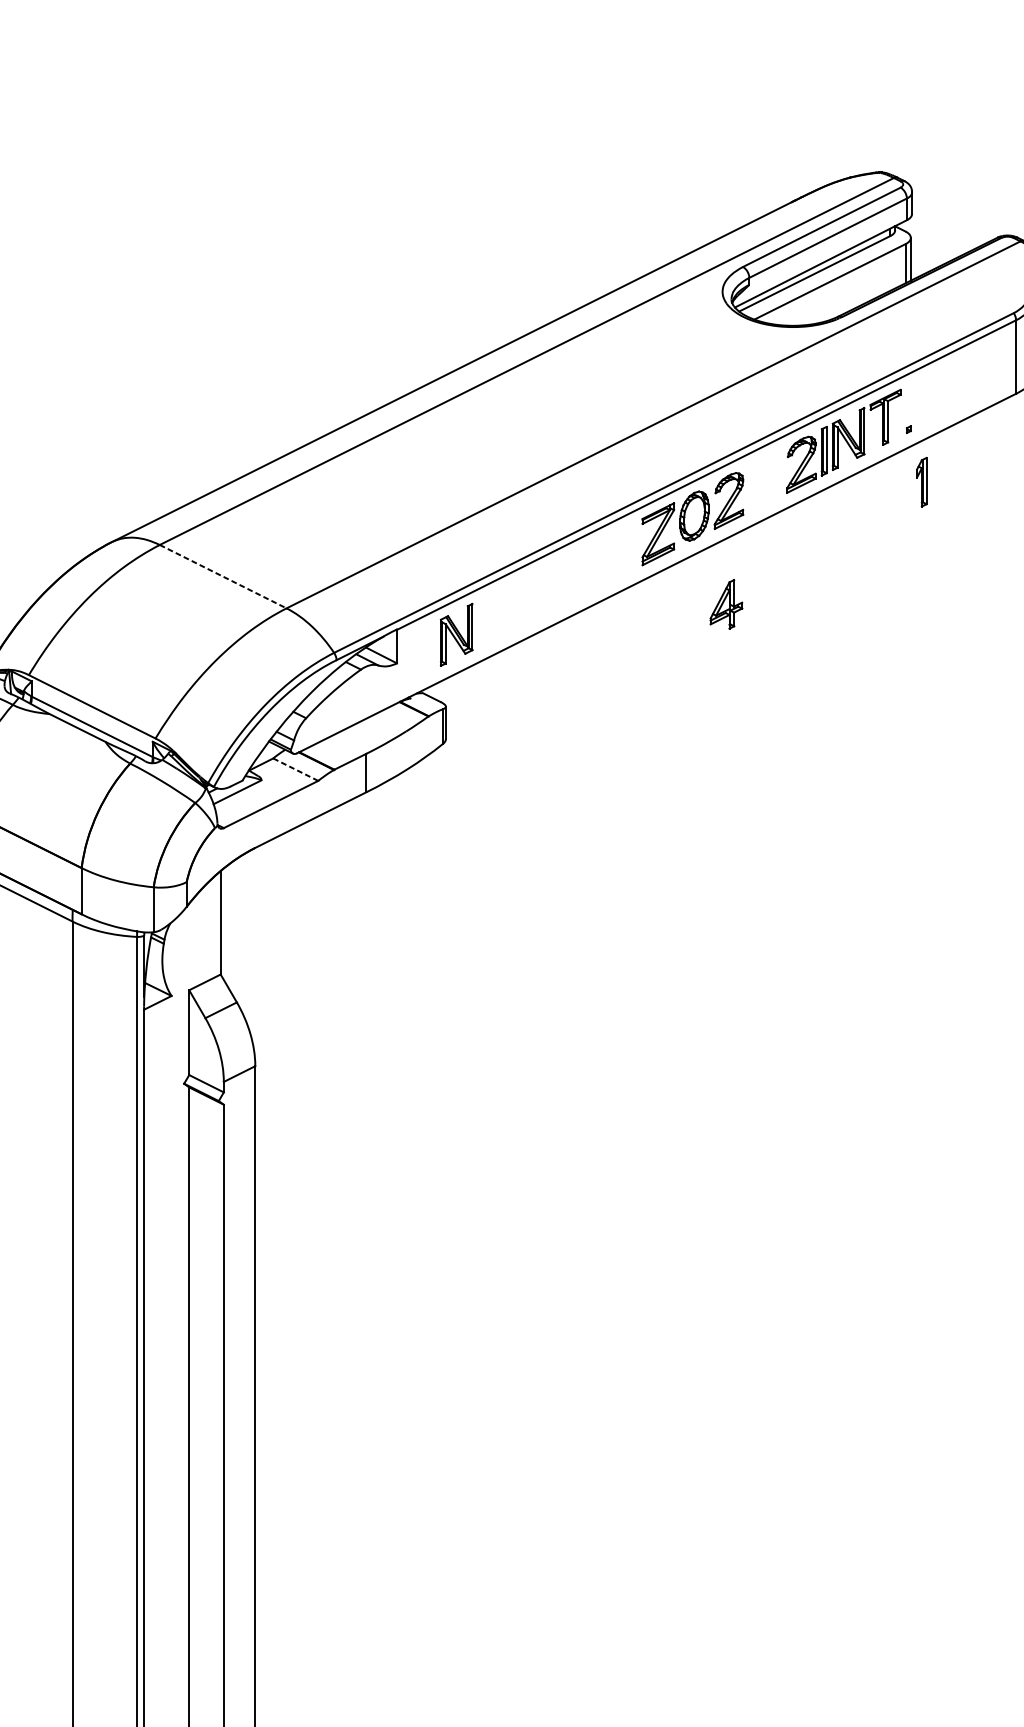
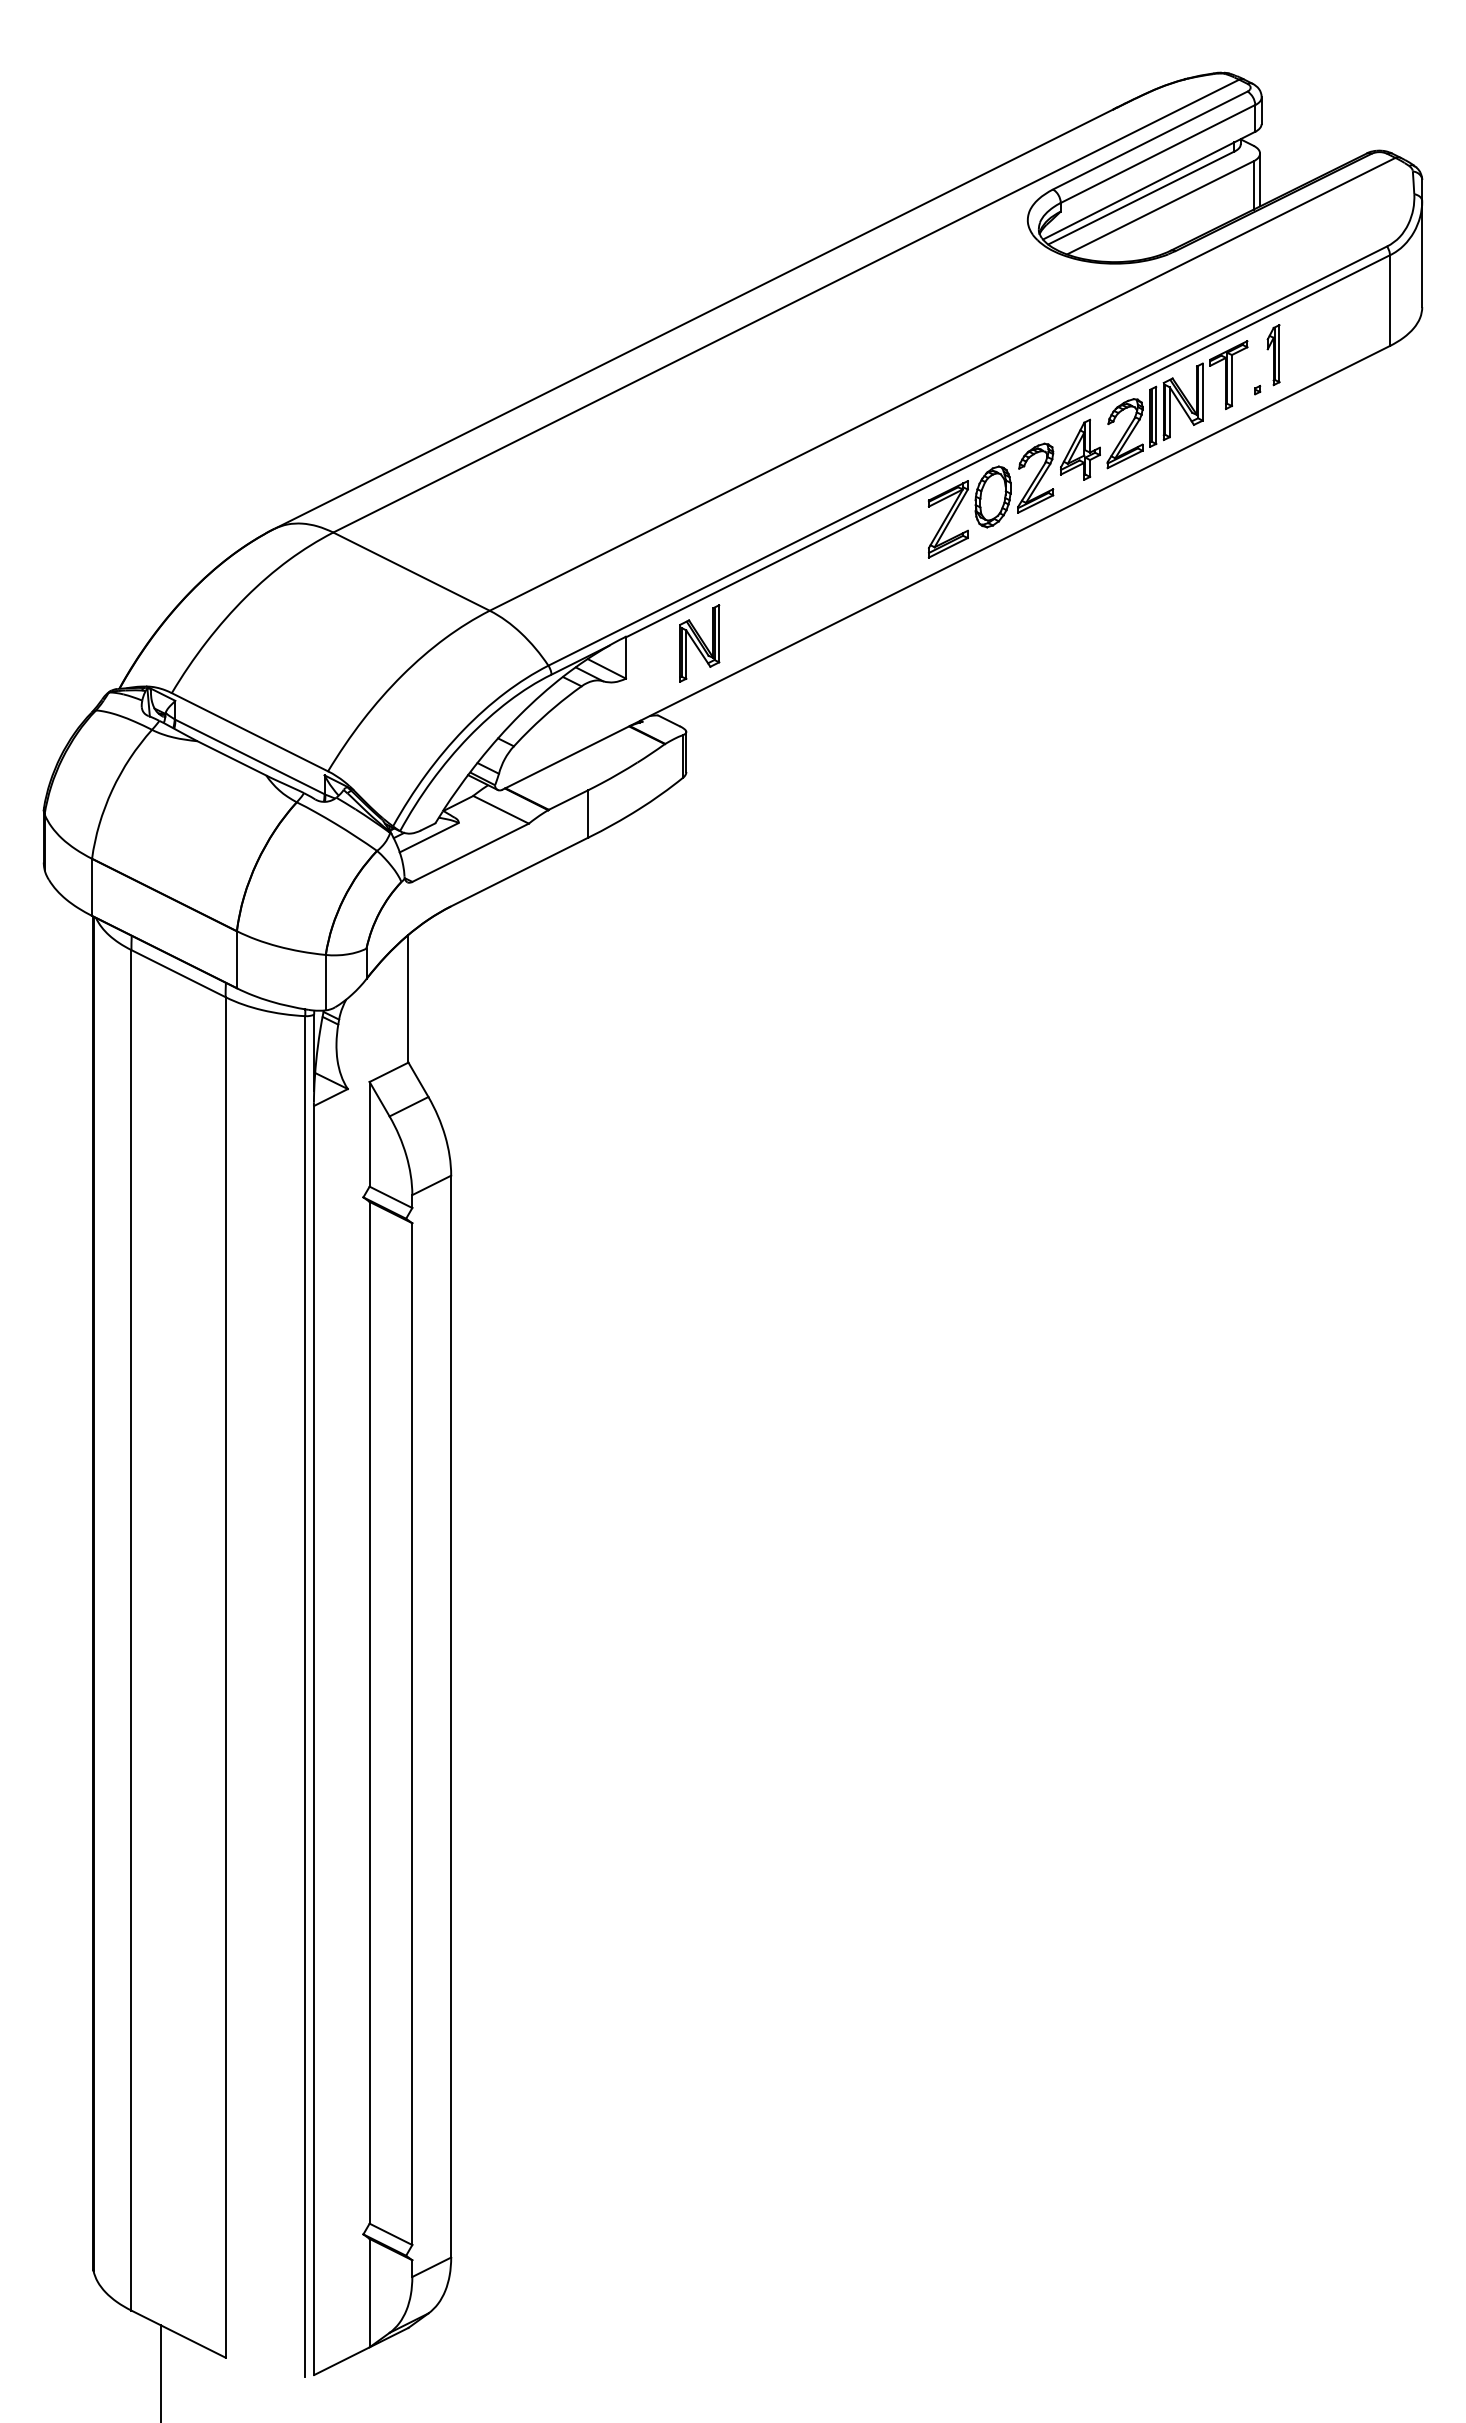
part: (921, 482) -> (1273, 355), moved
line: (223, 576) -> (412, 571), dashed -> solid
part: (726, 604) -> (1080, 449), moved
line: (295, 769) -> (500, 809), dashed -> solid

